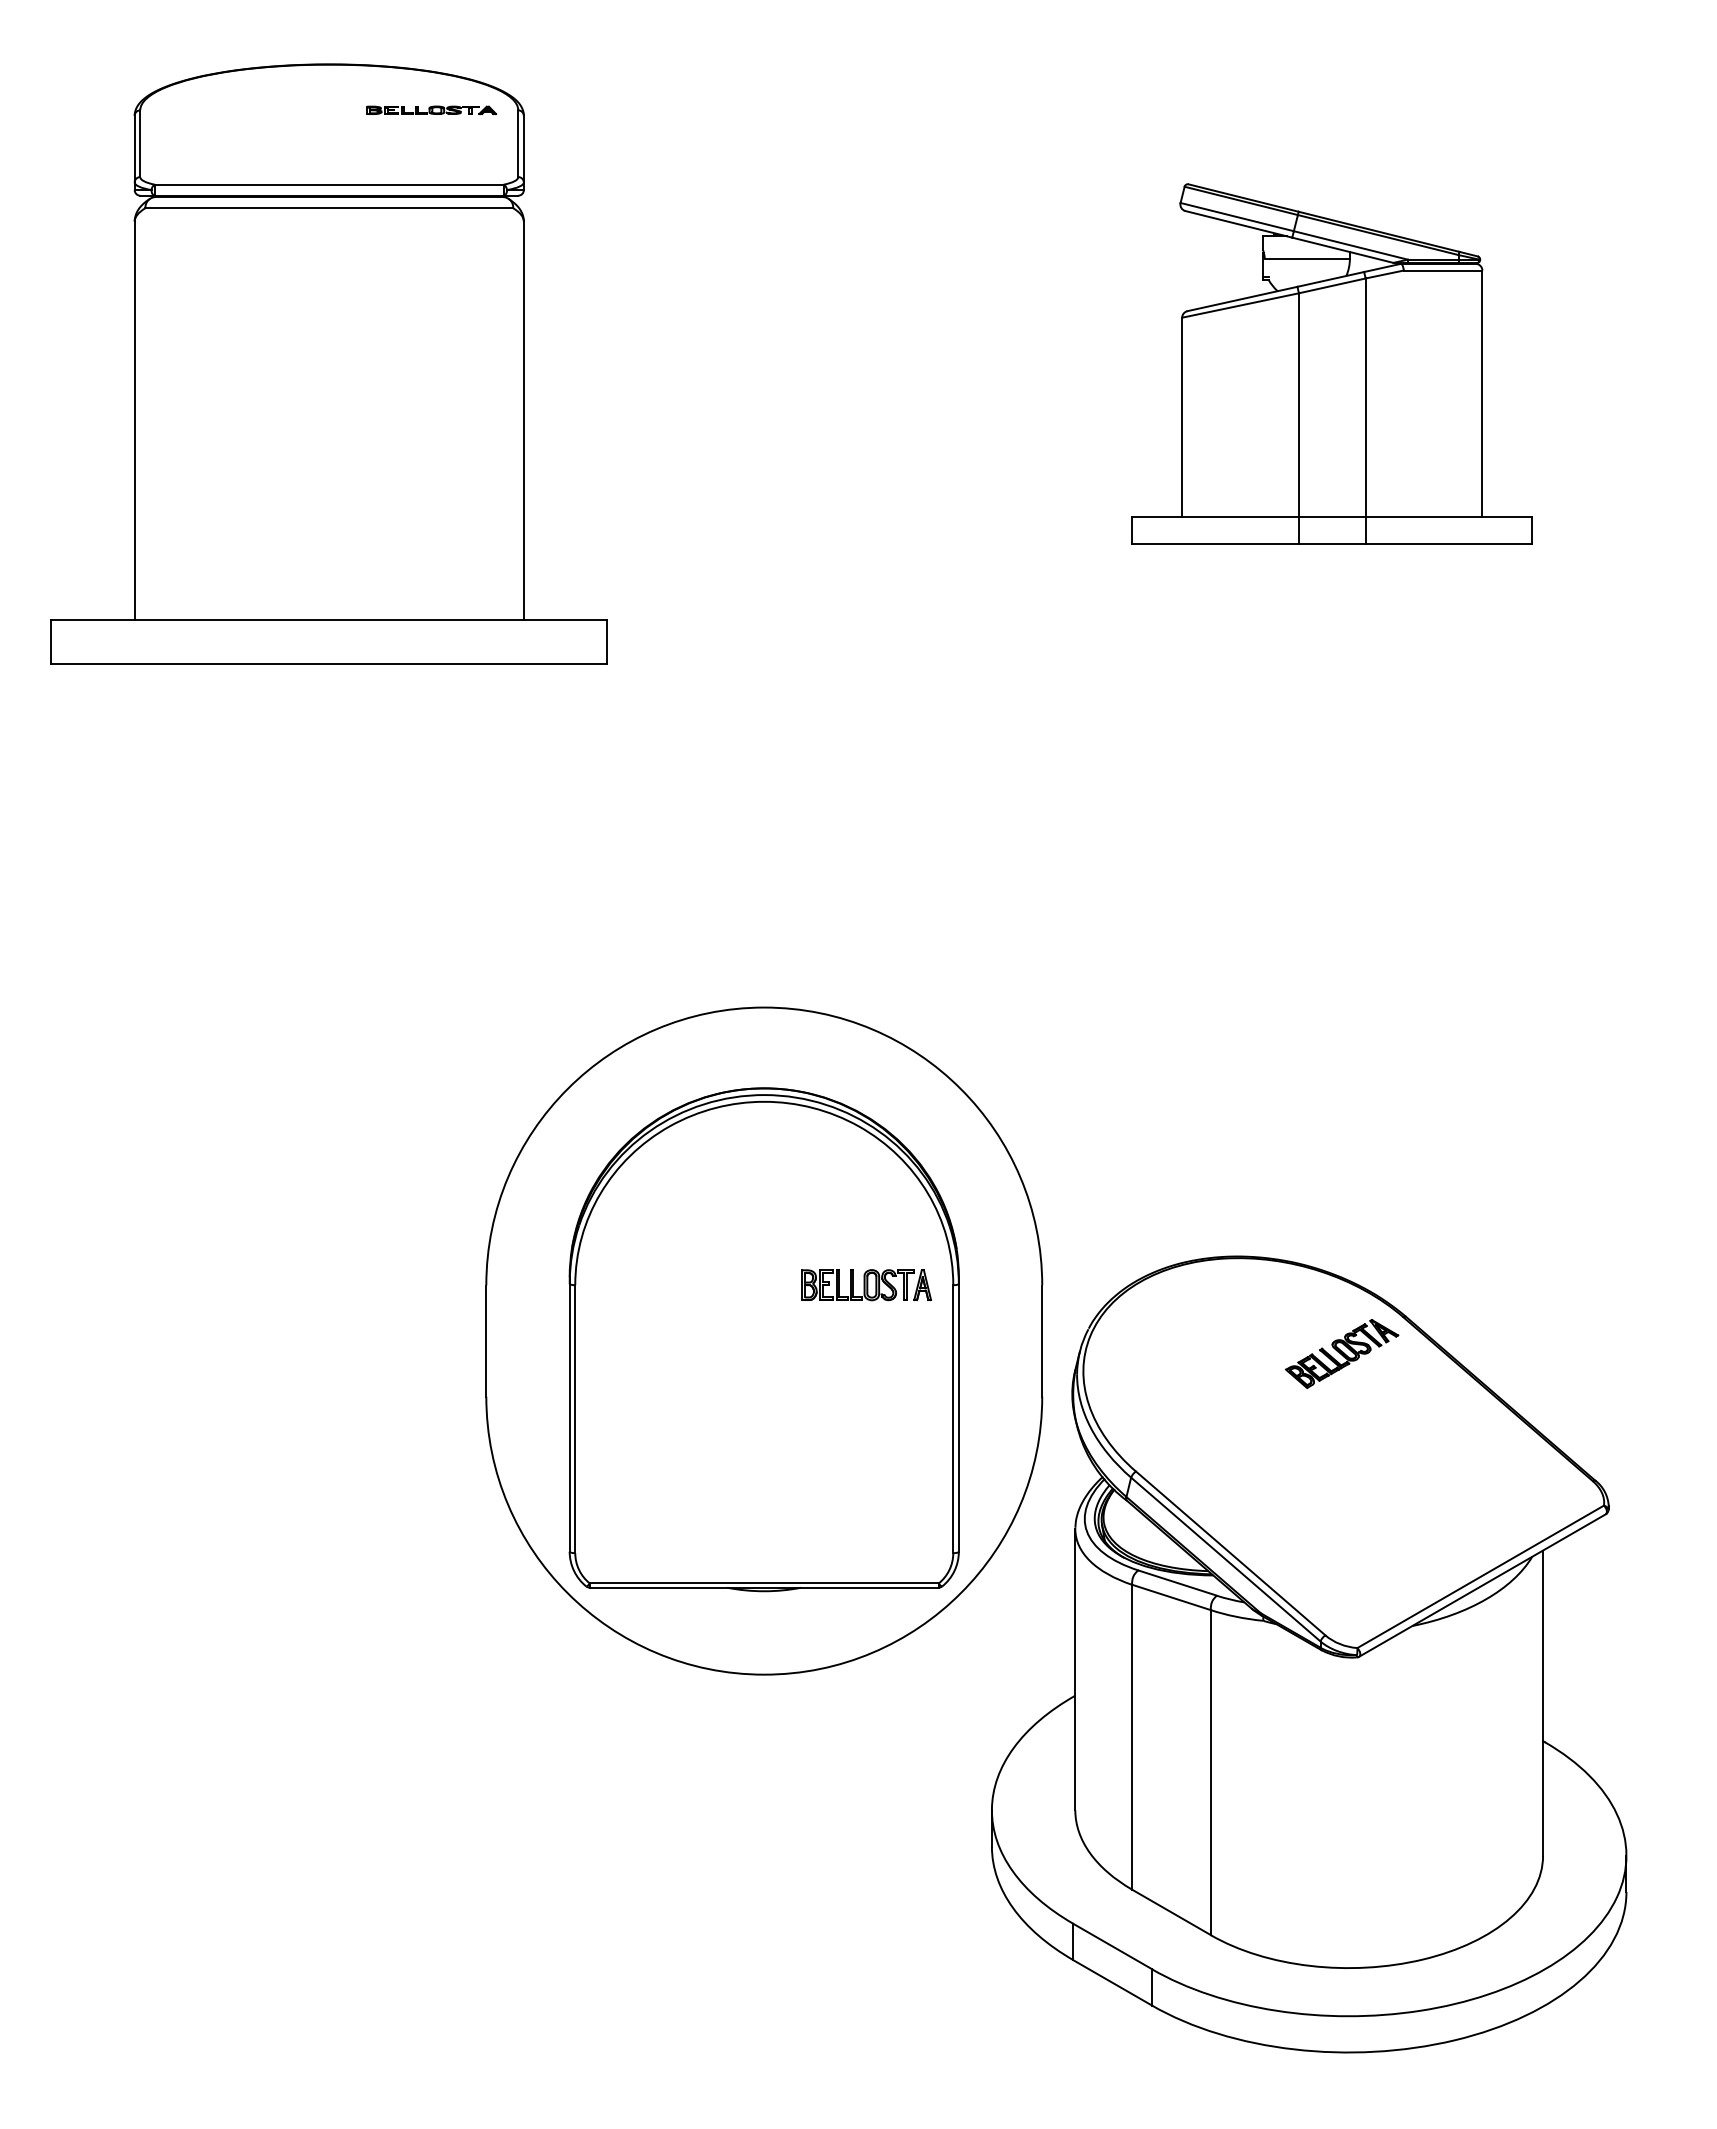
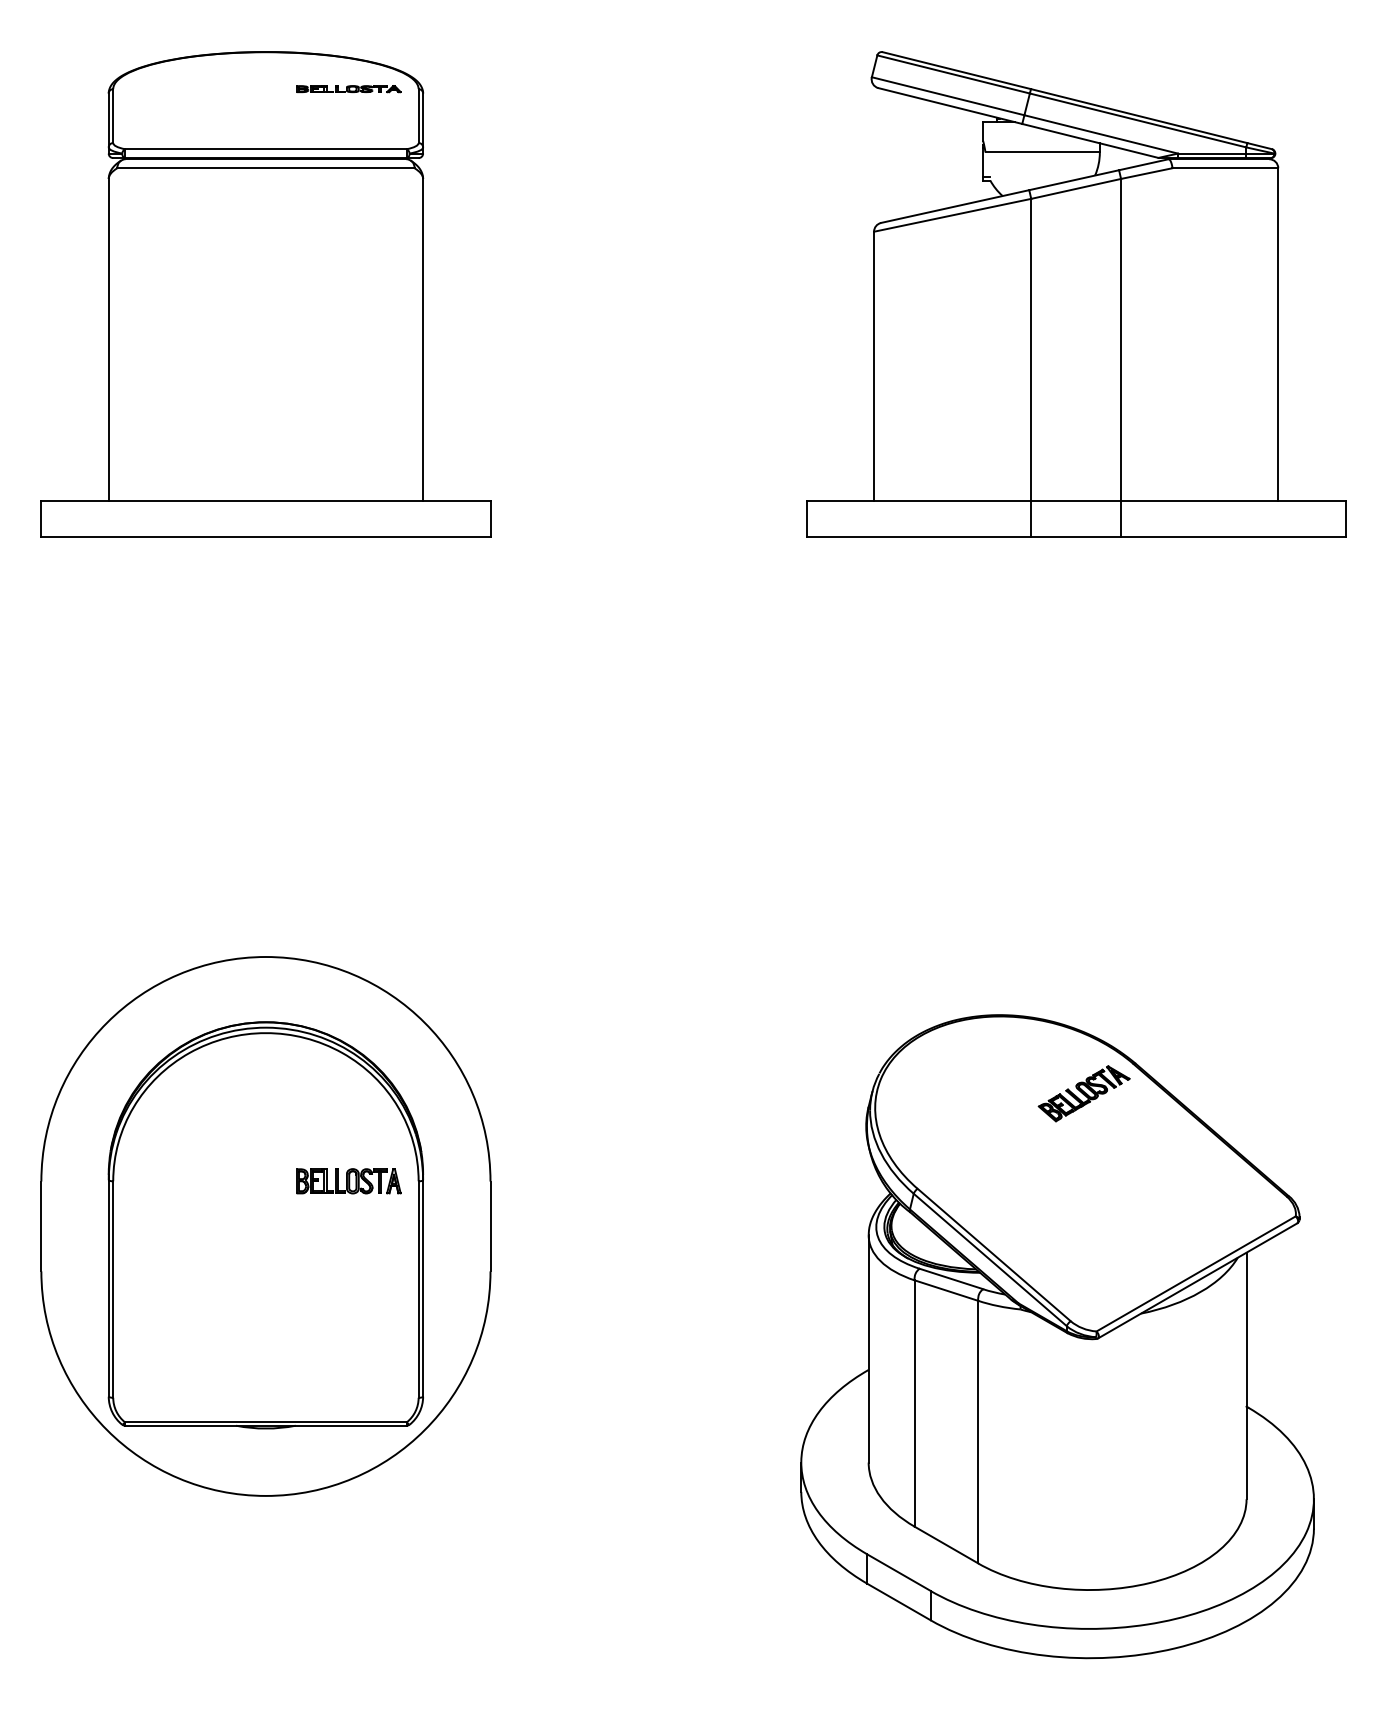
part: (1332, 363) -> (1076, 293), size x1.67
part: (764, 1340) -> (266, 1225), moved

